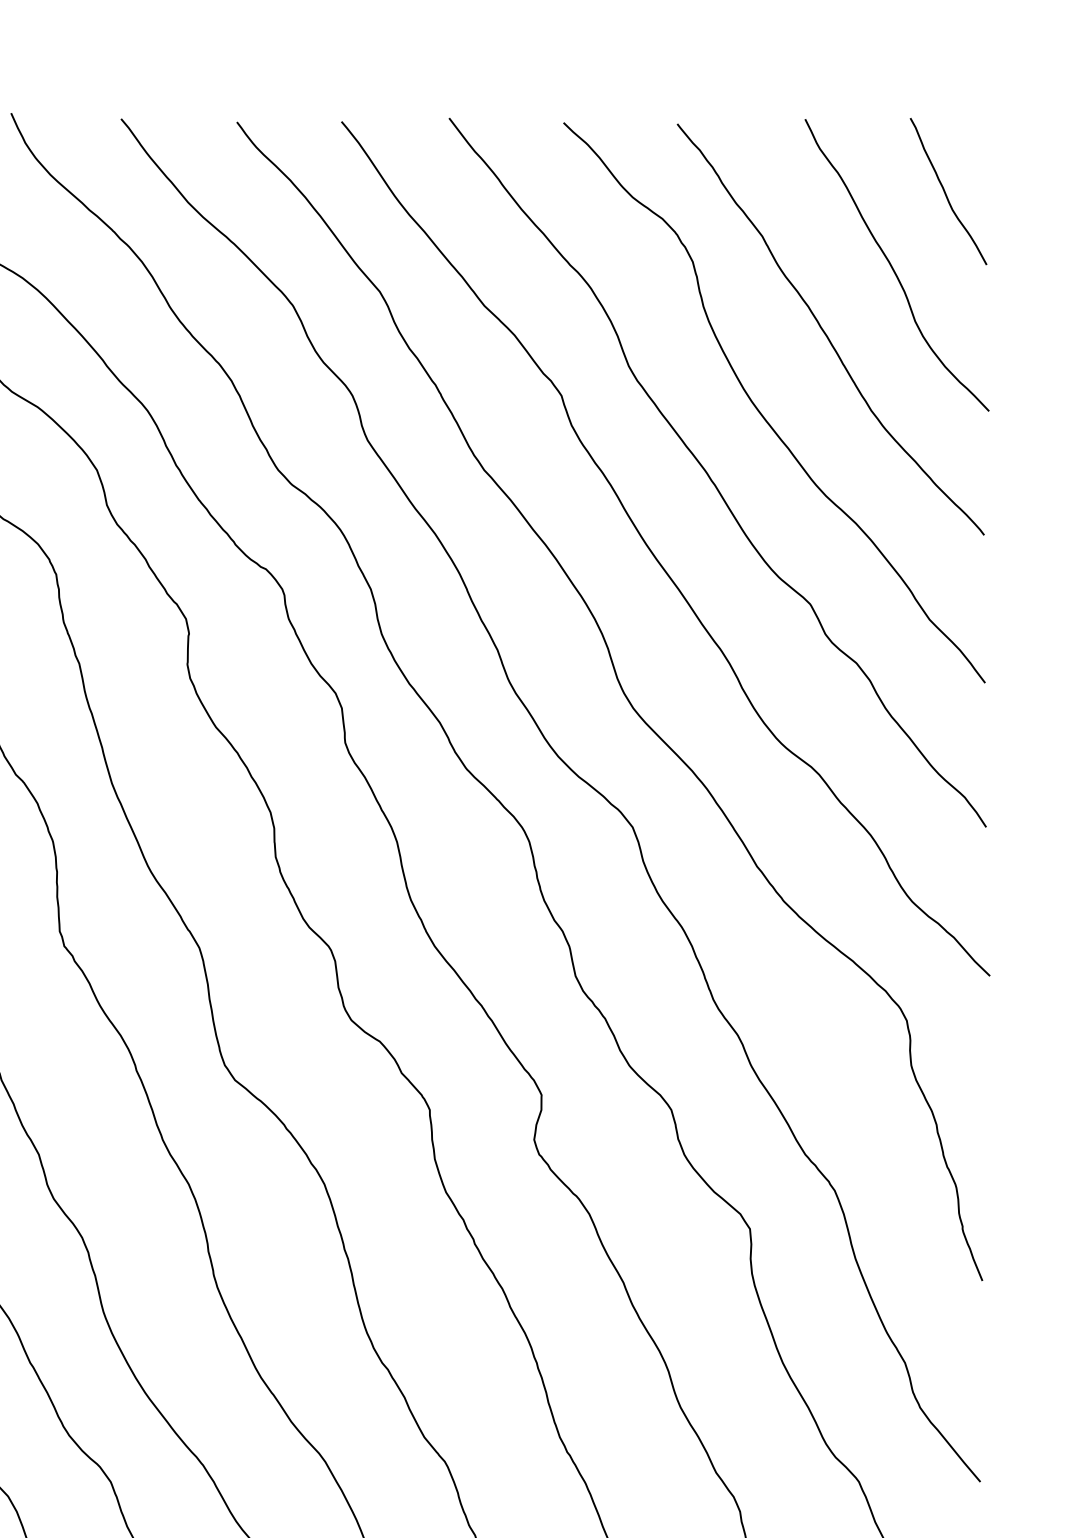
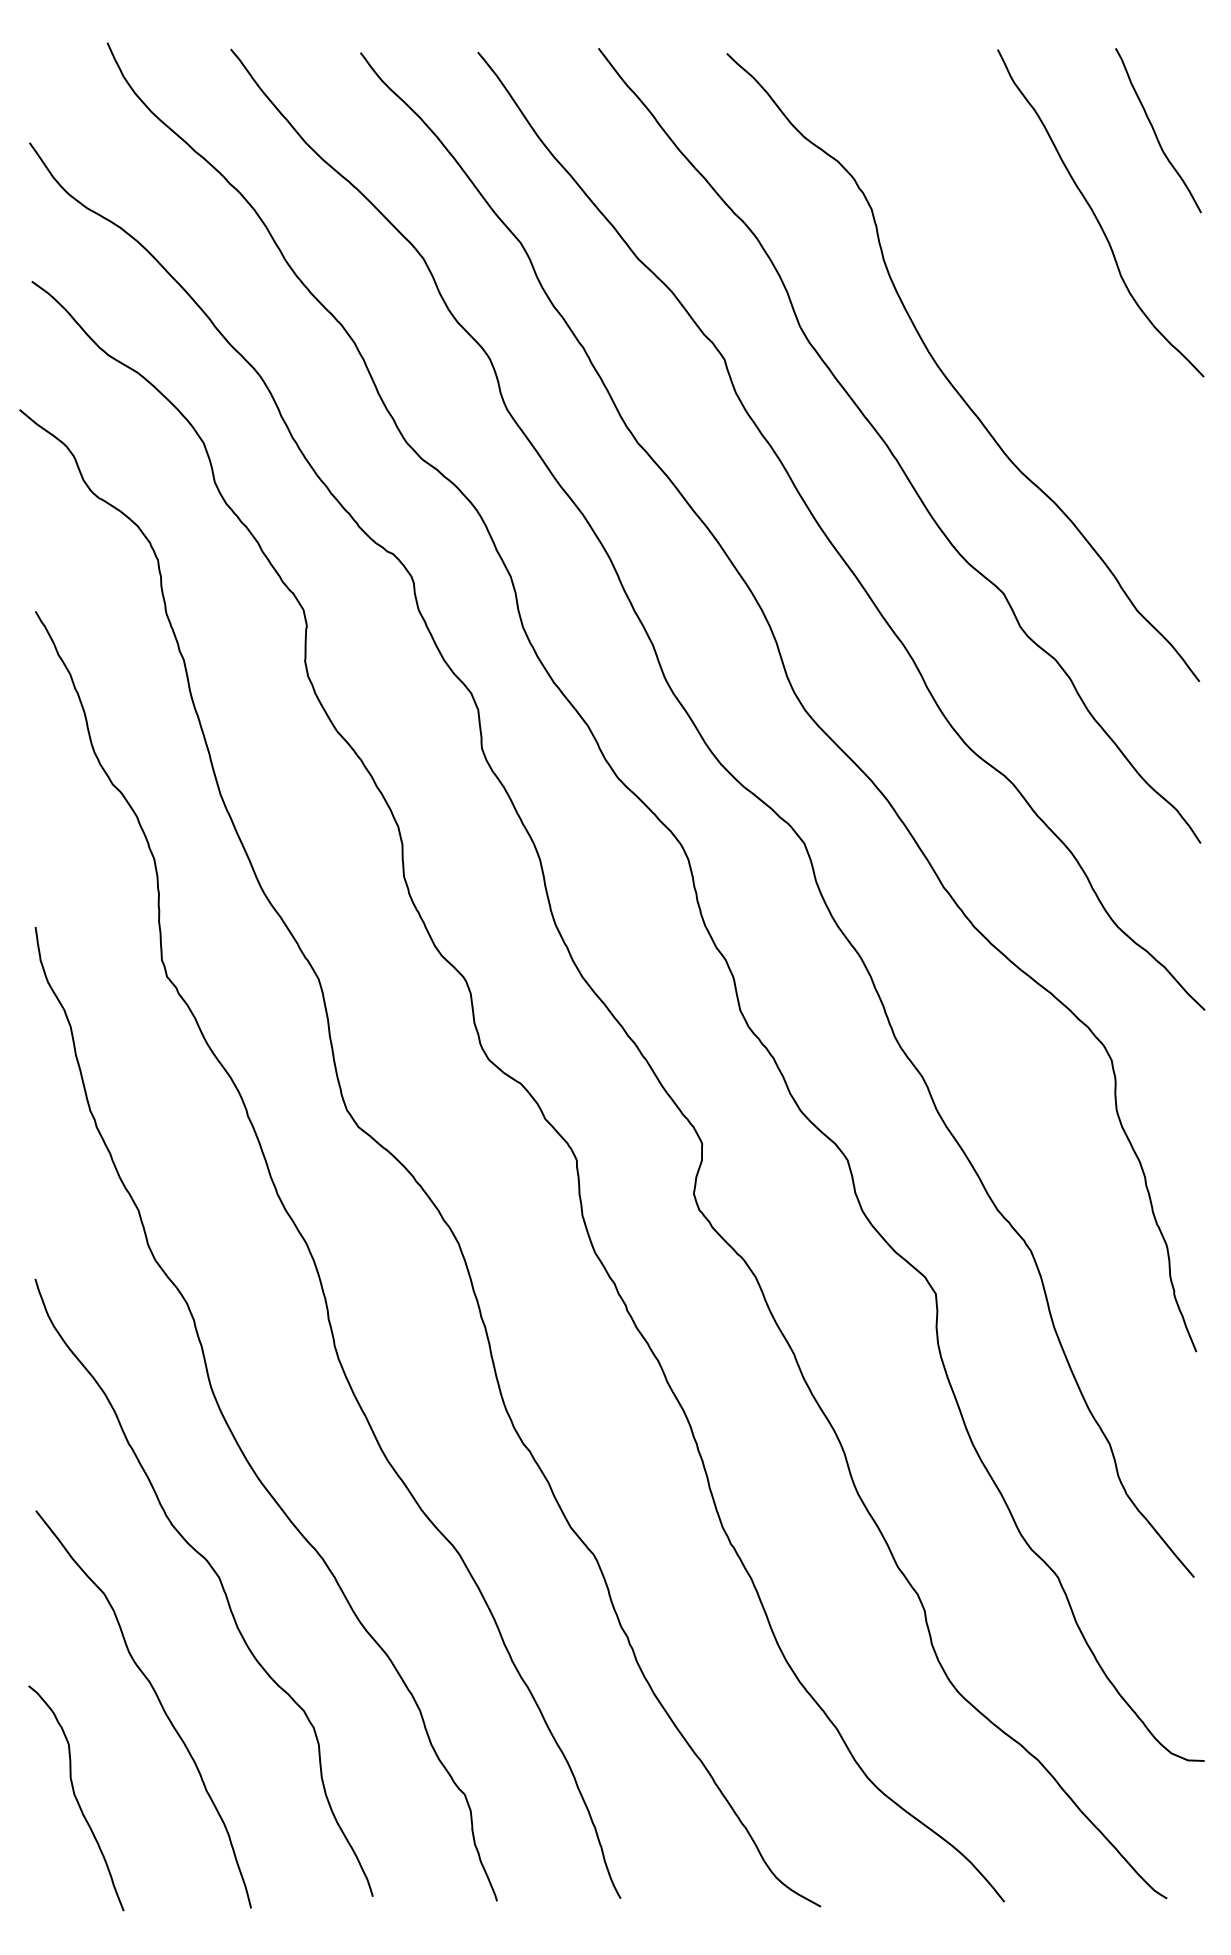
curve: (825, 332) -> (1020, 288), removed

